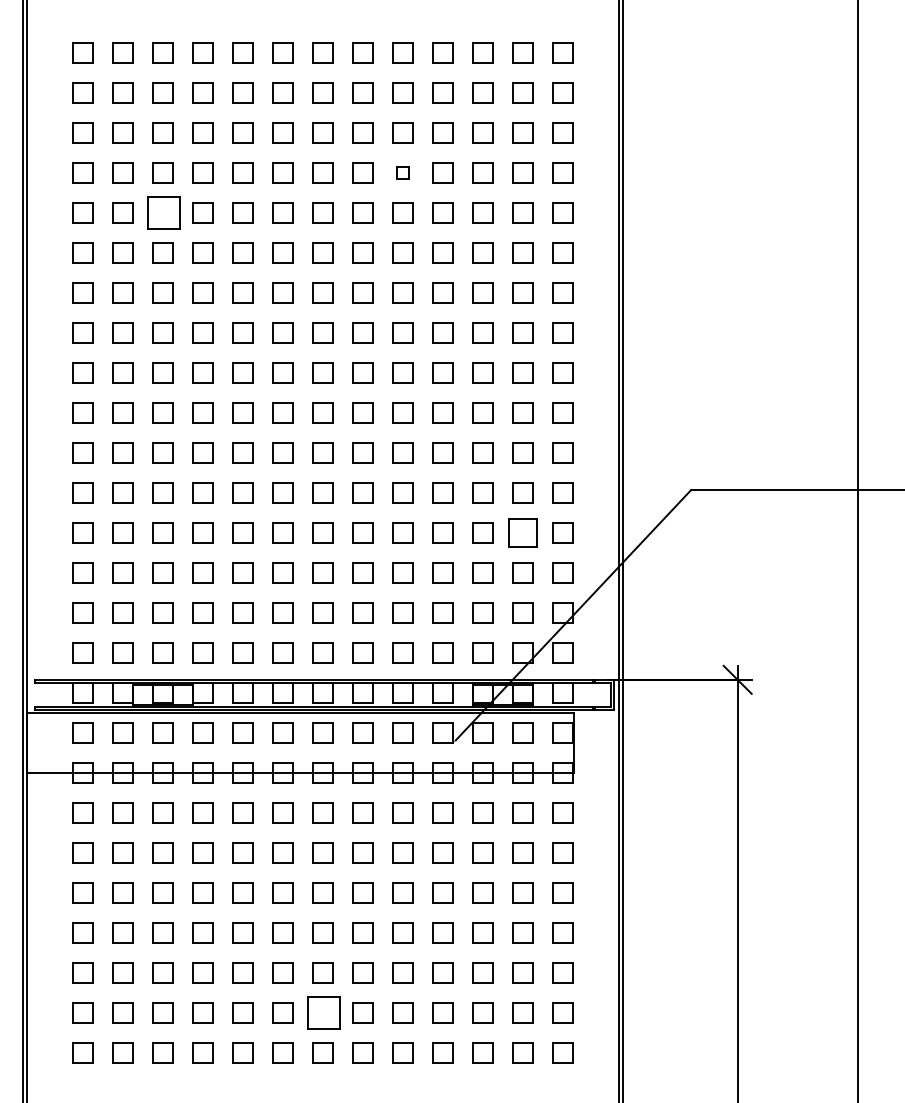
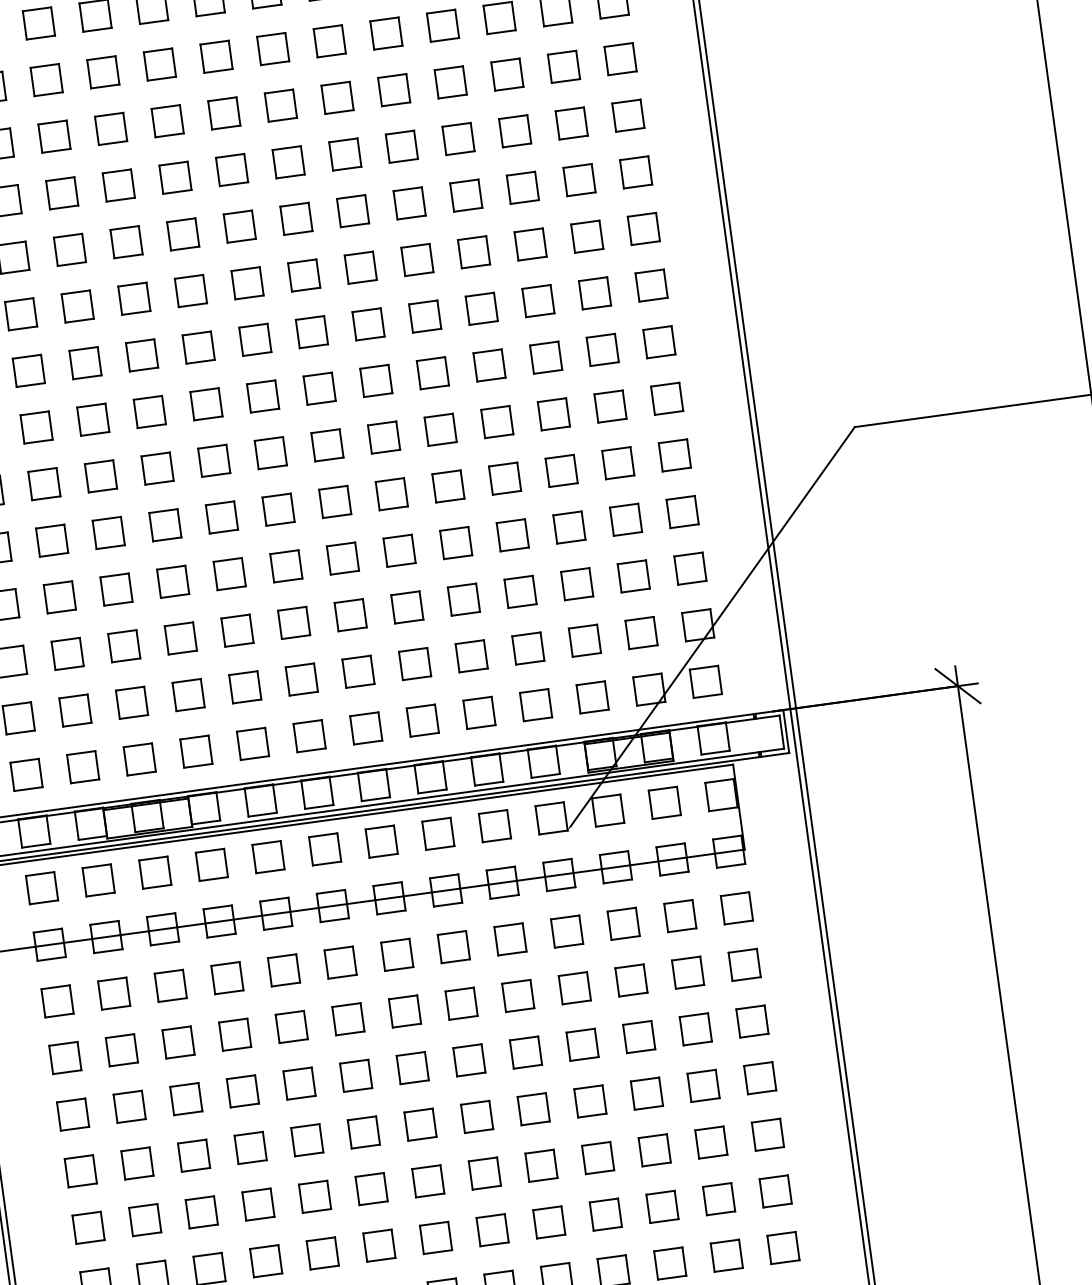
part: (402, 172) -> (385, 32), size x1.67
part: (162, 212) -> (53, 136), size x0.62
part: (522, 532) -> (624, 519), size x0.71
part: (322, 1012) -> (434, 1237), size x0.62

